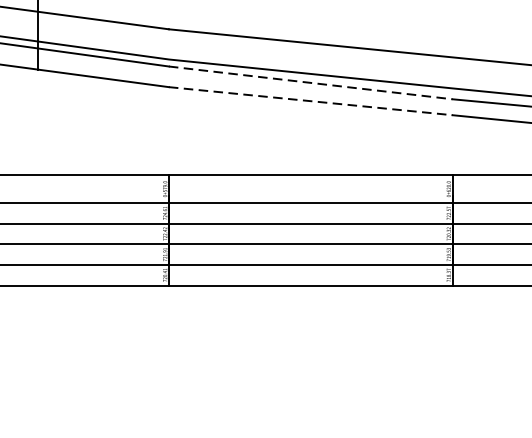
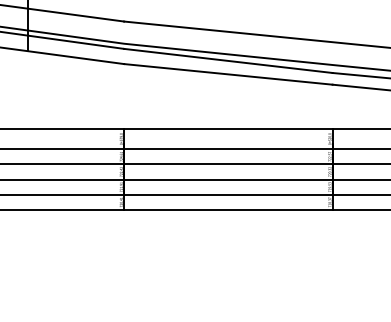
line: (310, 82) -> (228, 60), dashed -> solid
line: (310, 101) -> (228, 74), dashed -> solid

